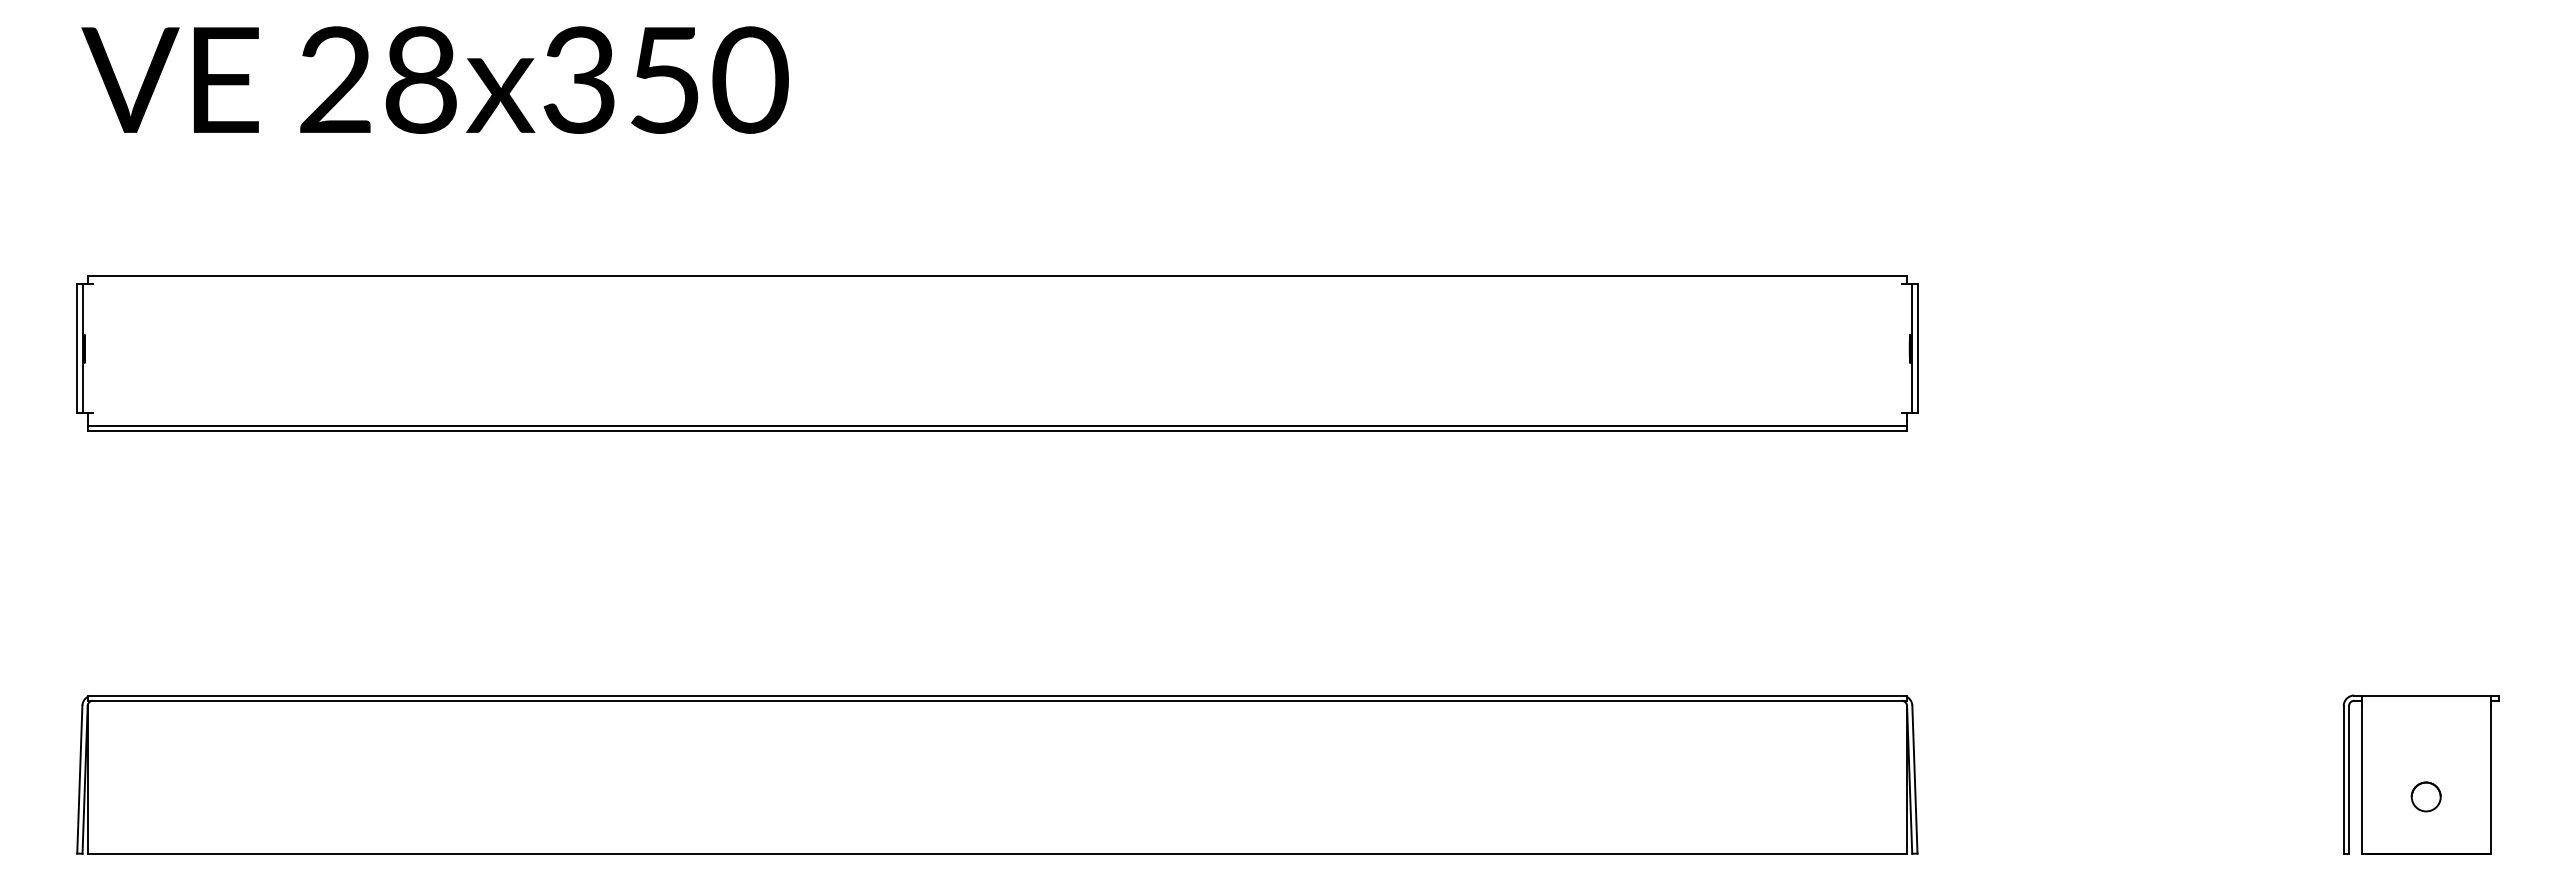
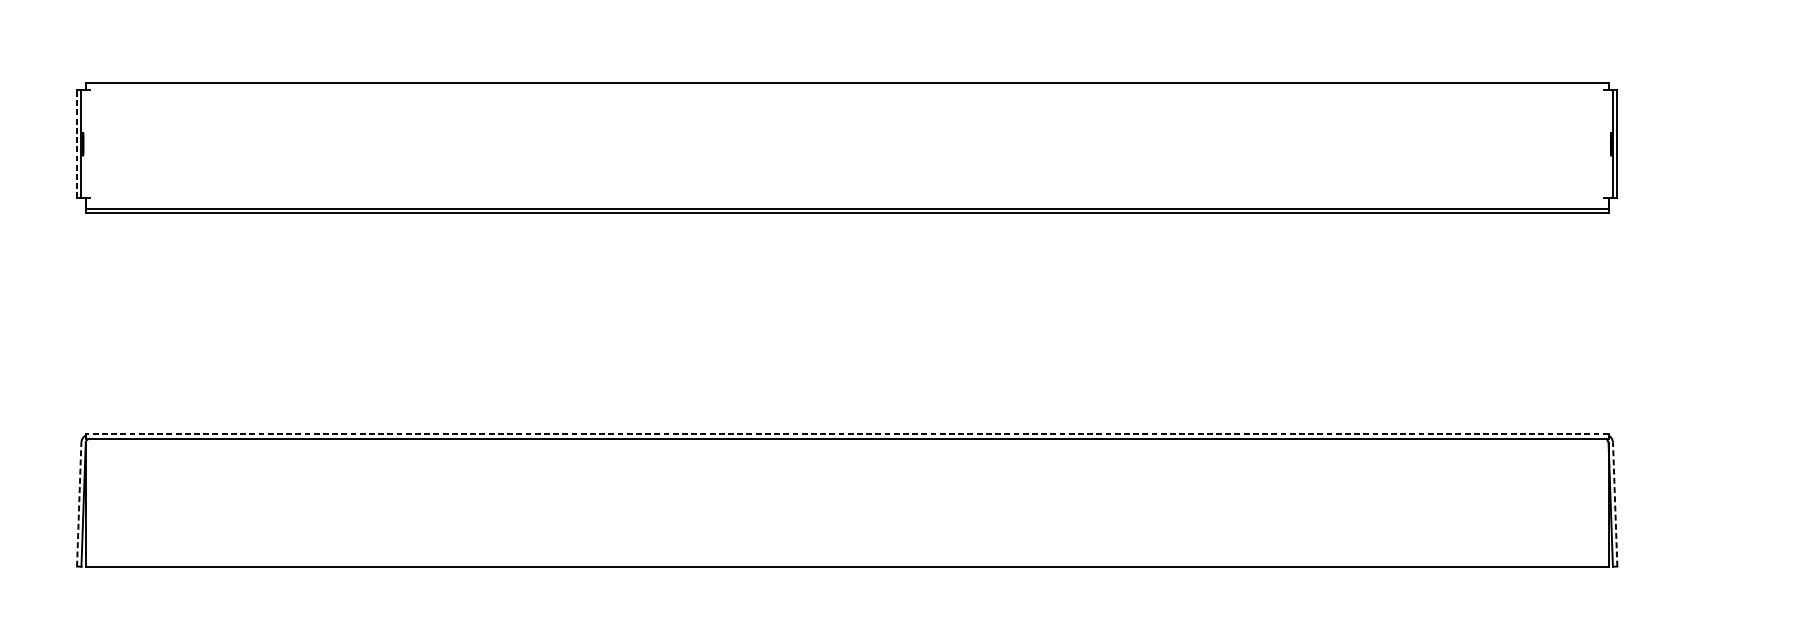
line: (77, 348) -> (77, 143), solid -> dashed
line: (997, 695) -> (847, 434), solid -> dashed
line: (79, 779) -> (78, 504), solid -> dashed
line: (1914, 779) -> (1614, 504), solid -> dashed

